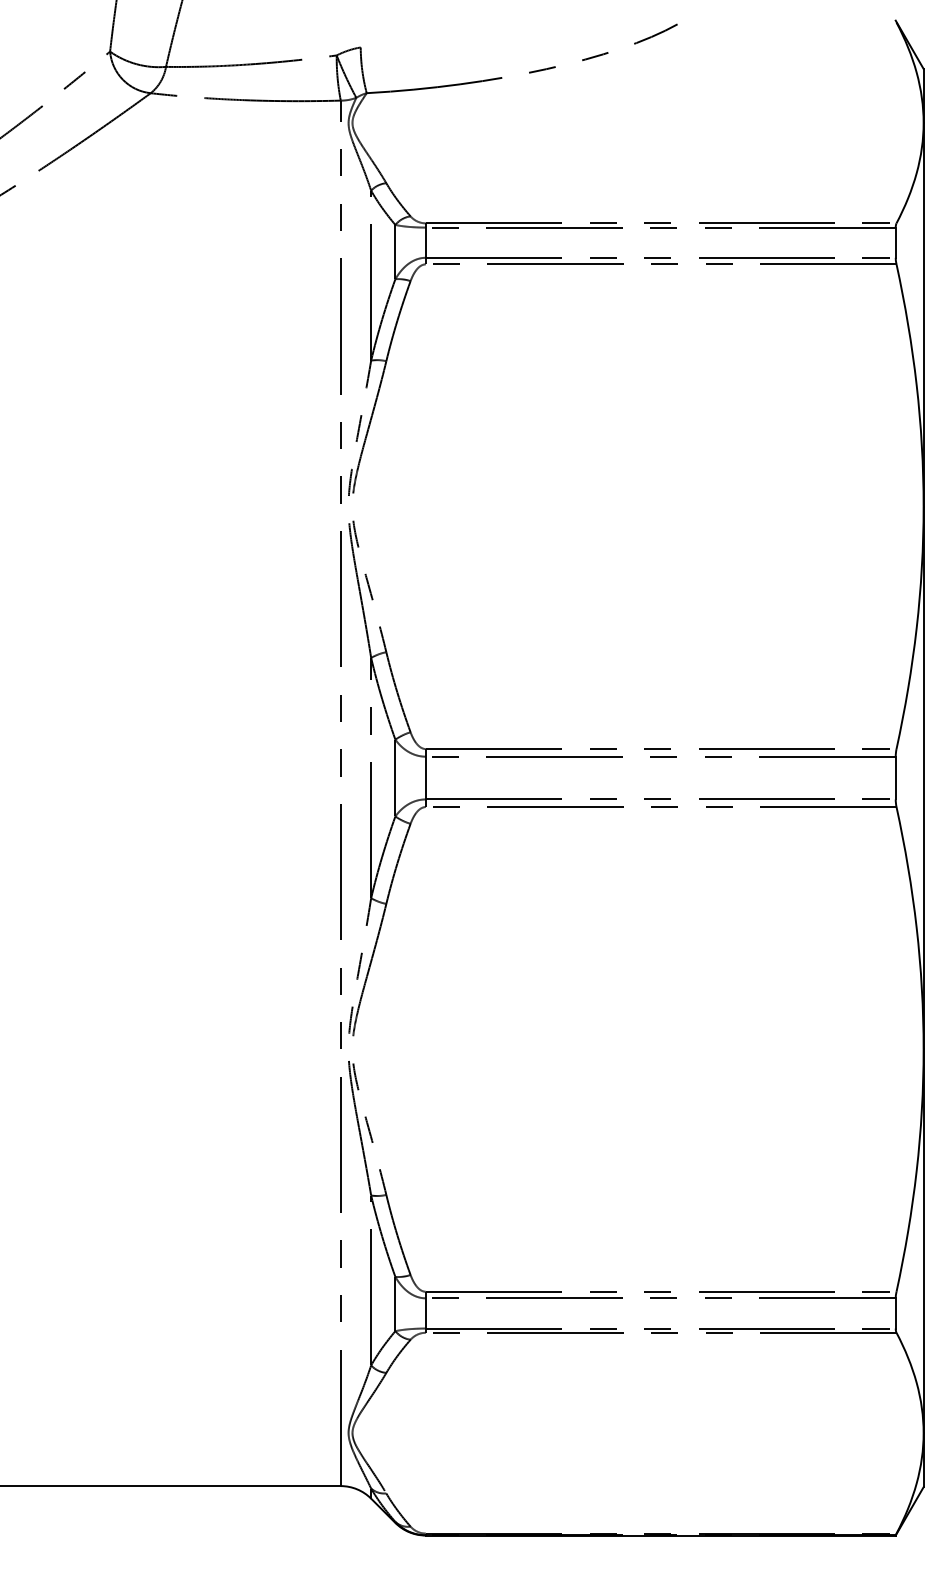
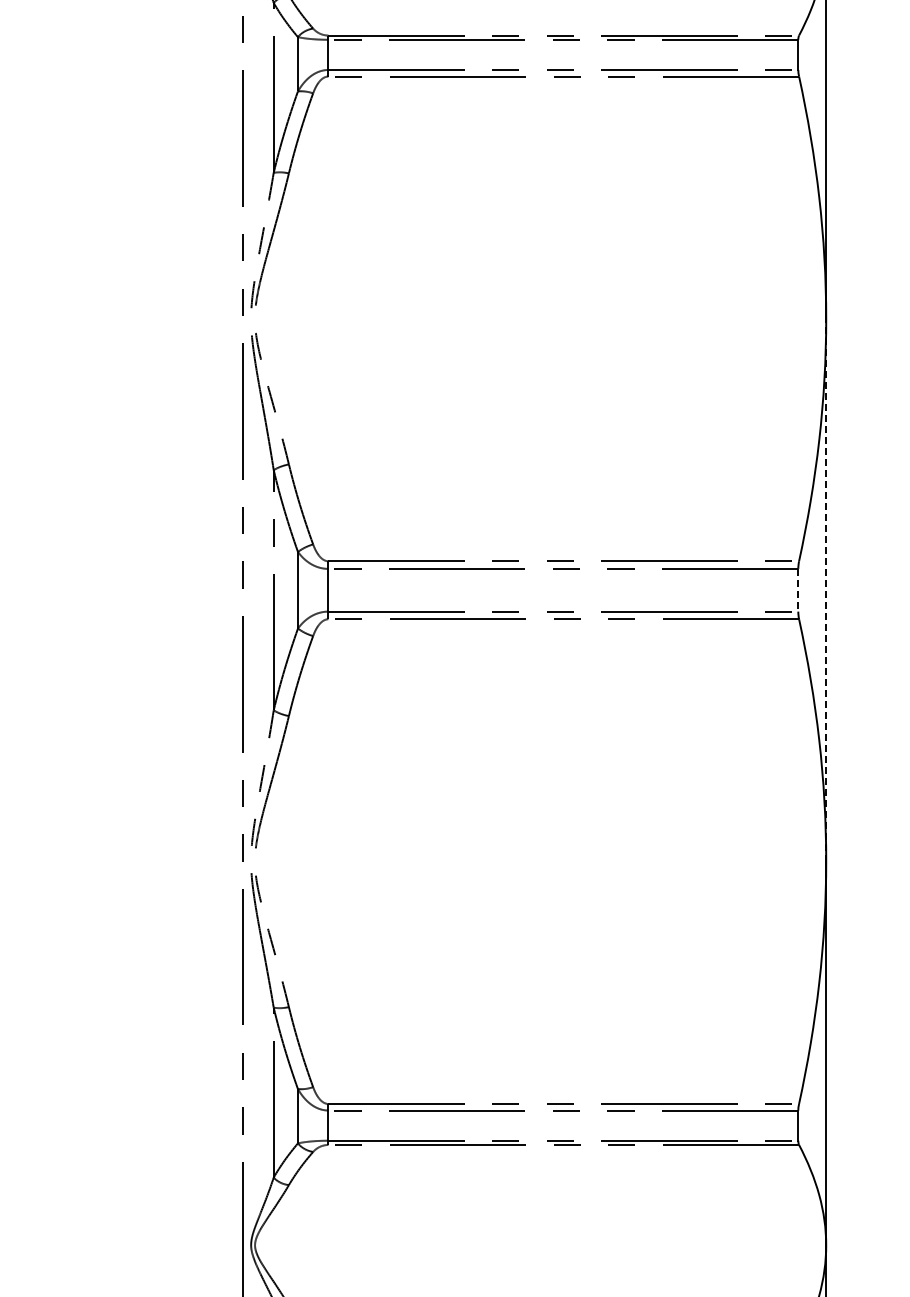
line: (923, 777) -> (826, 589), solid -> dashed
line: (895, 778) -> (798, 590), solid -> dashed

